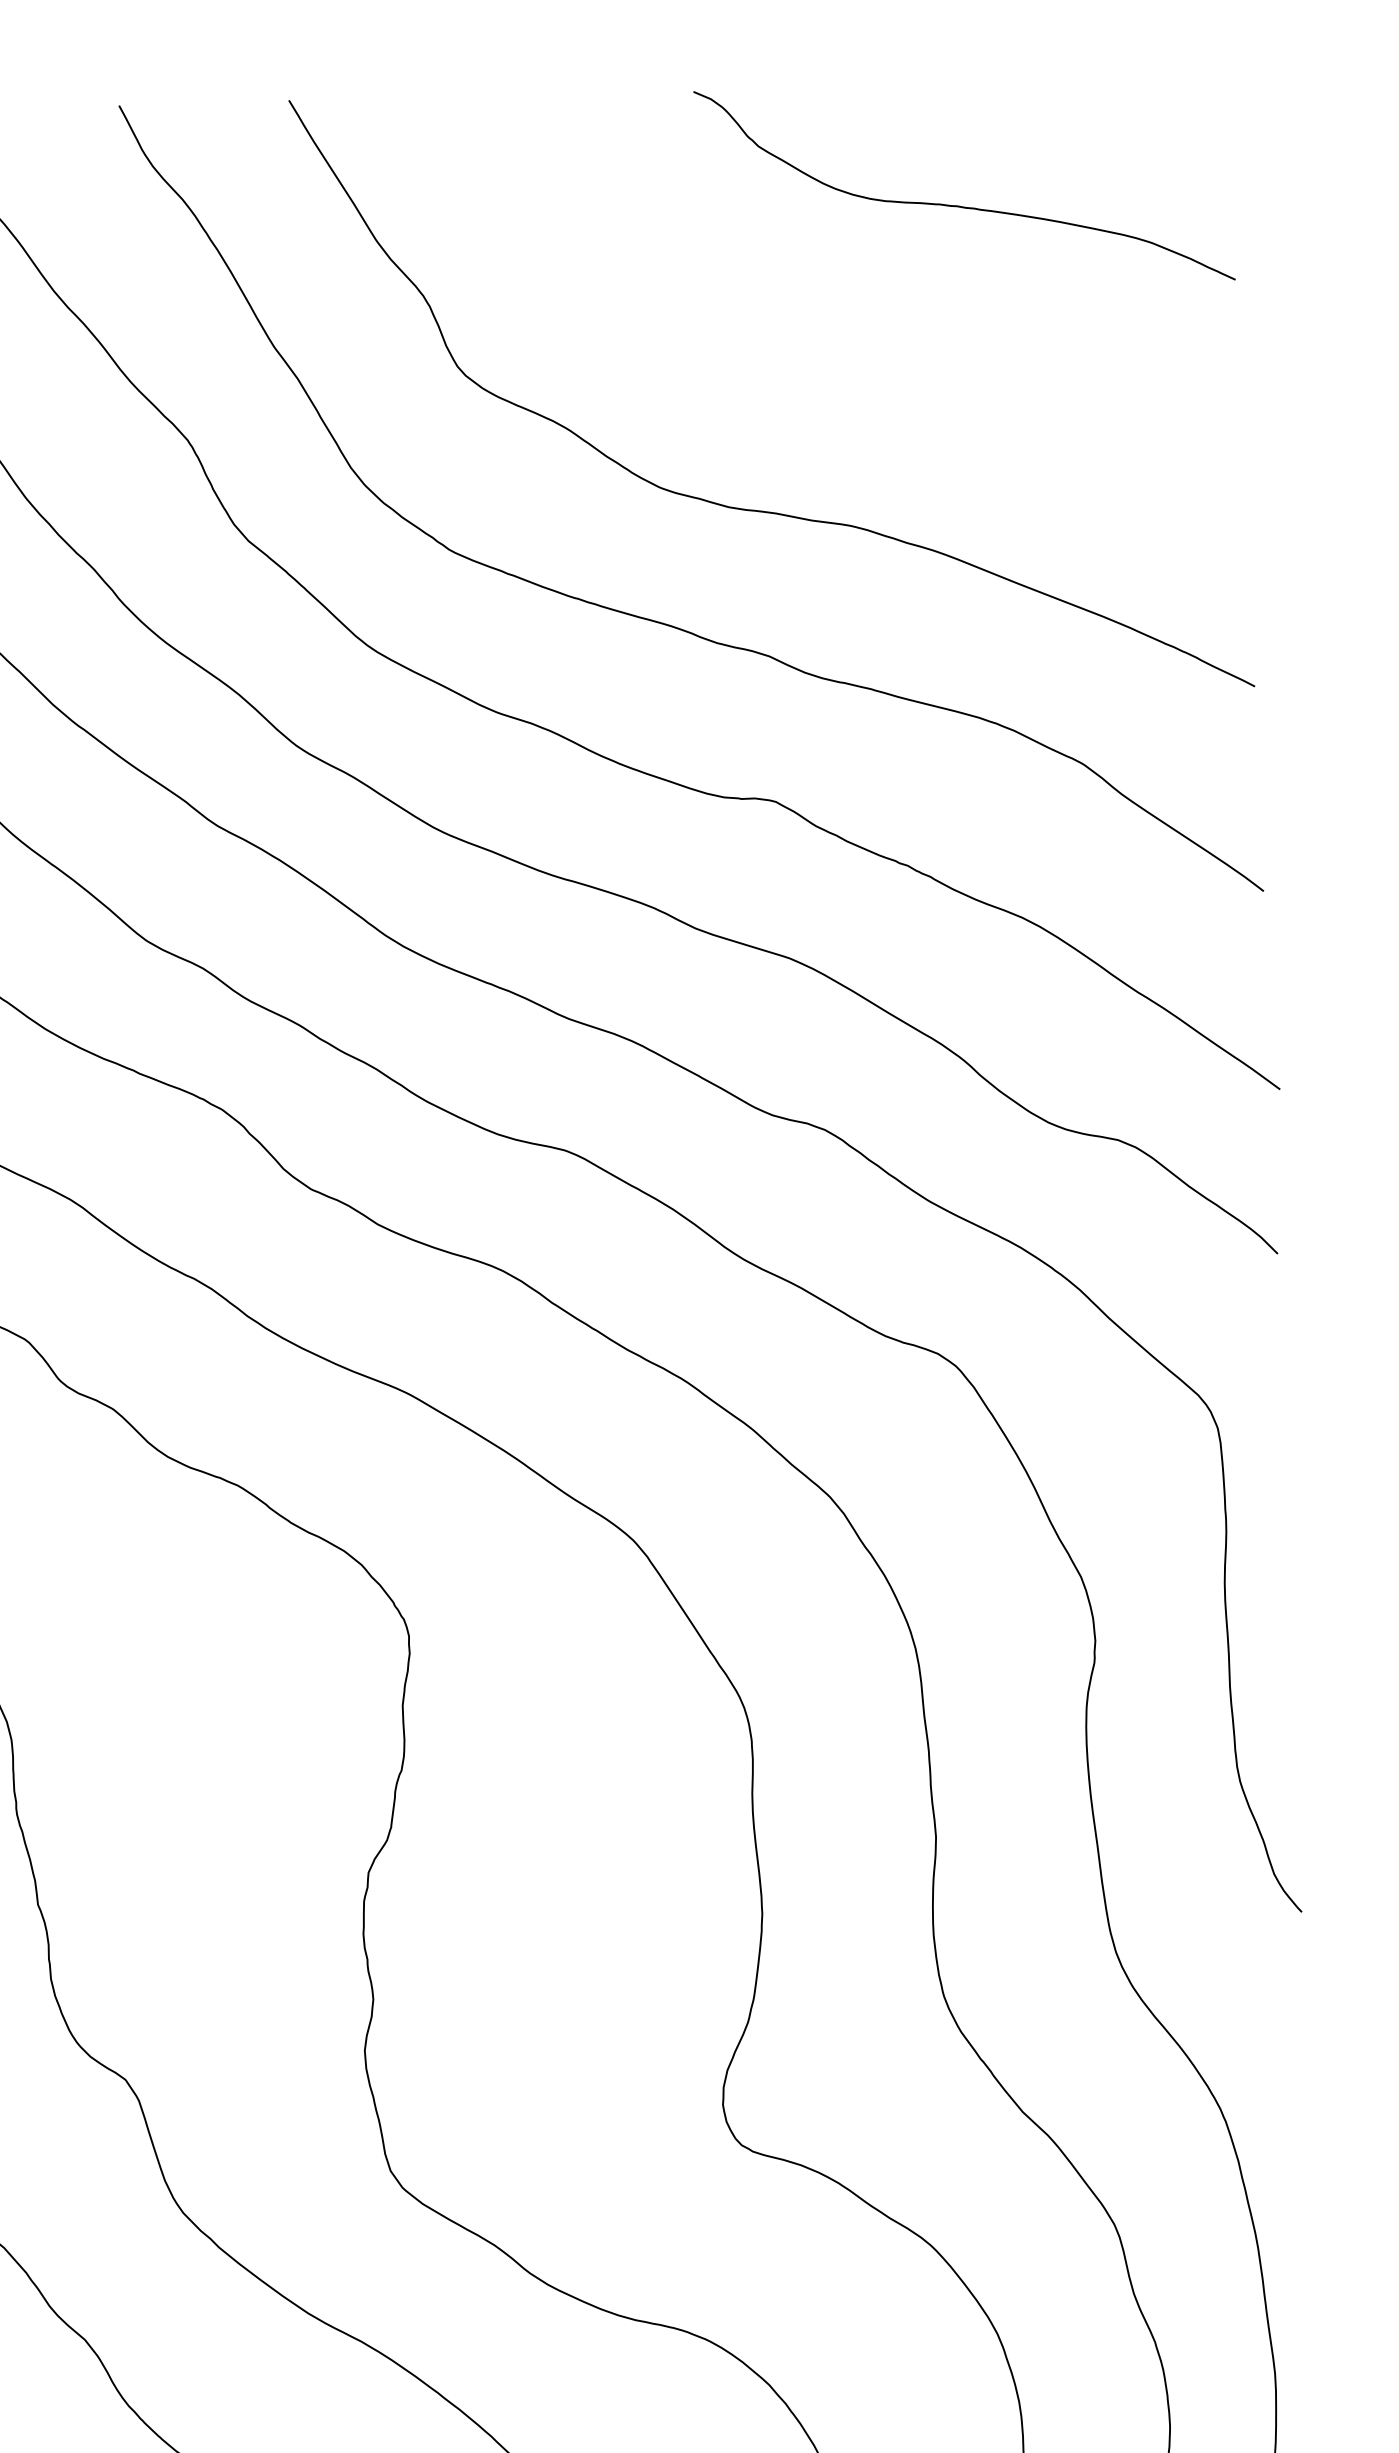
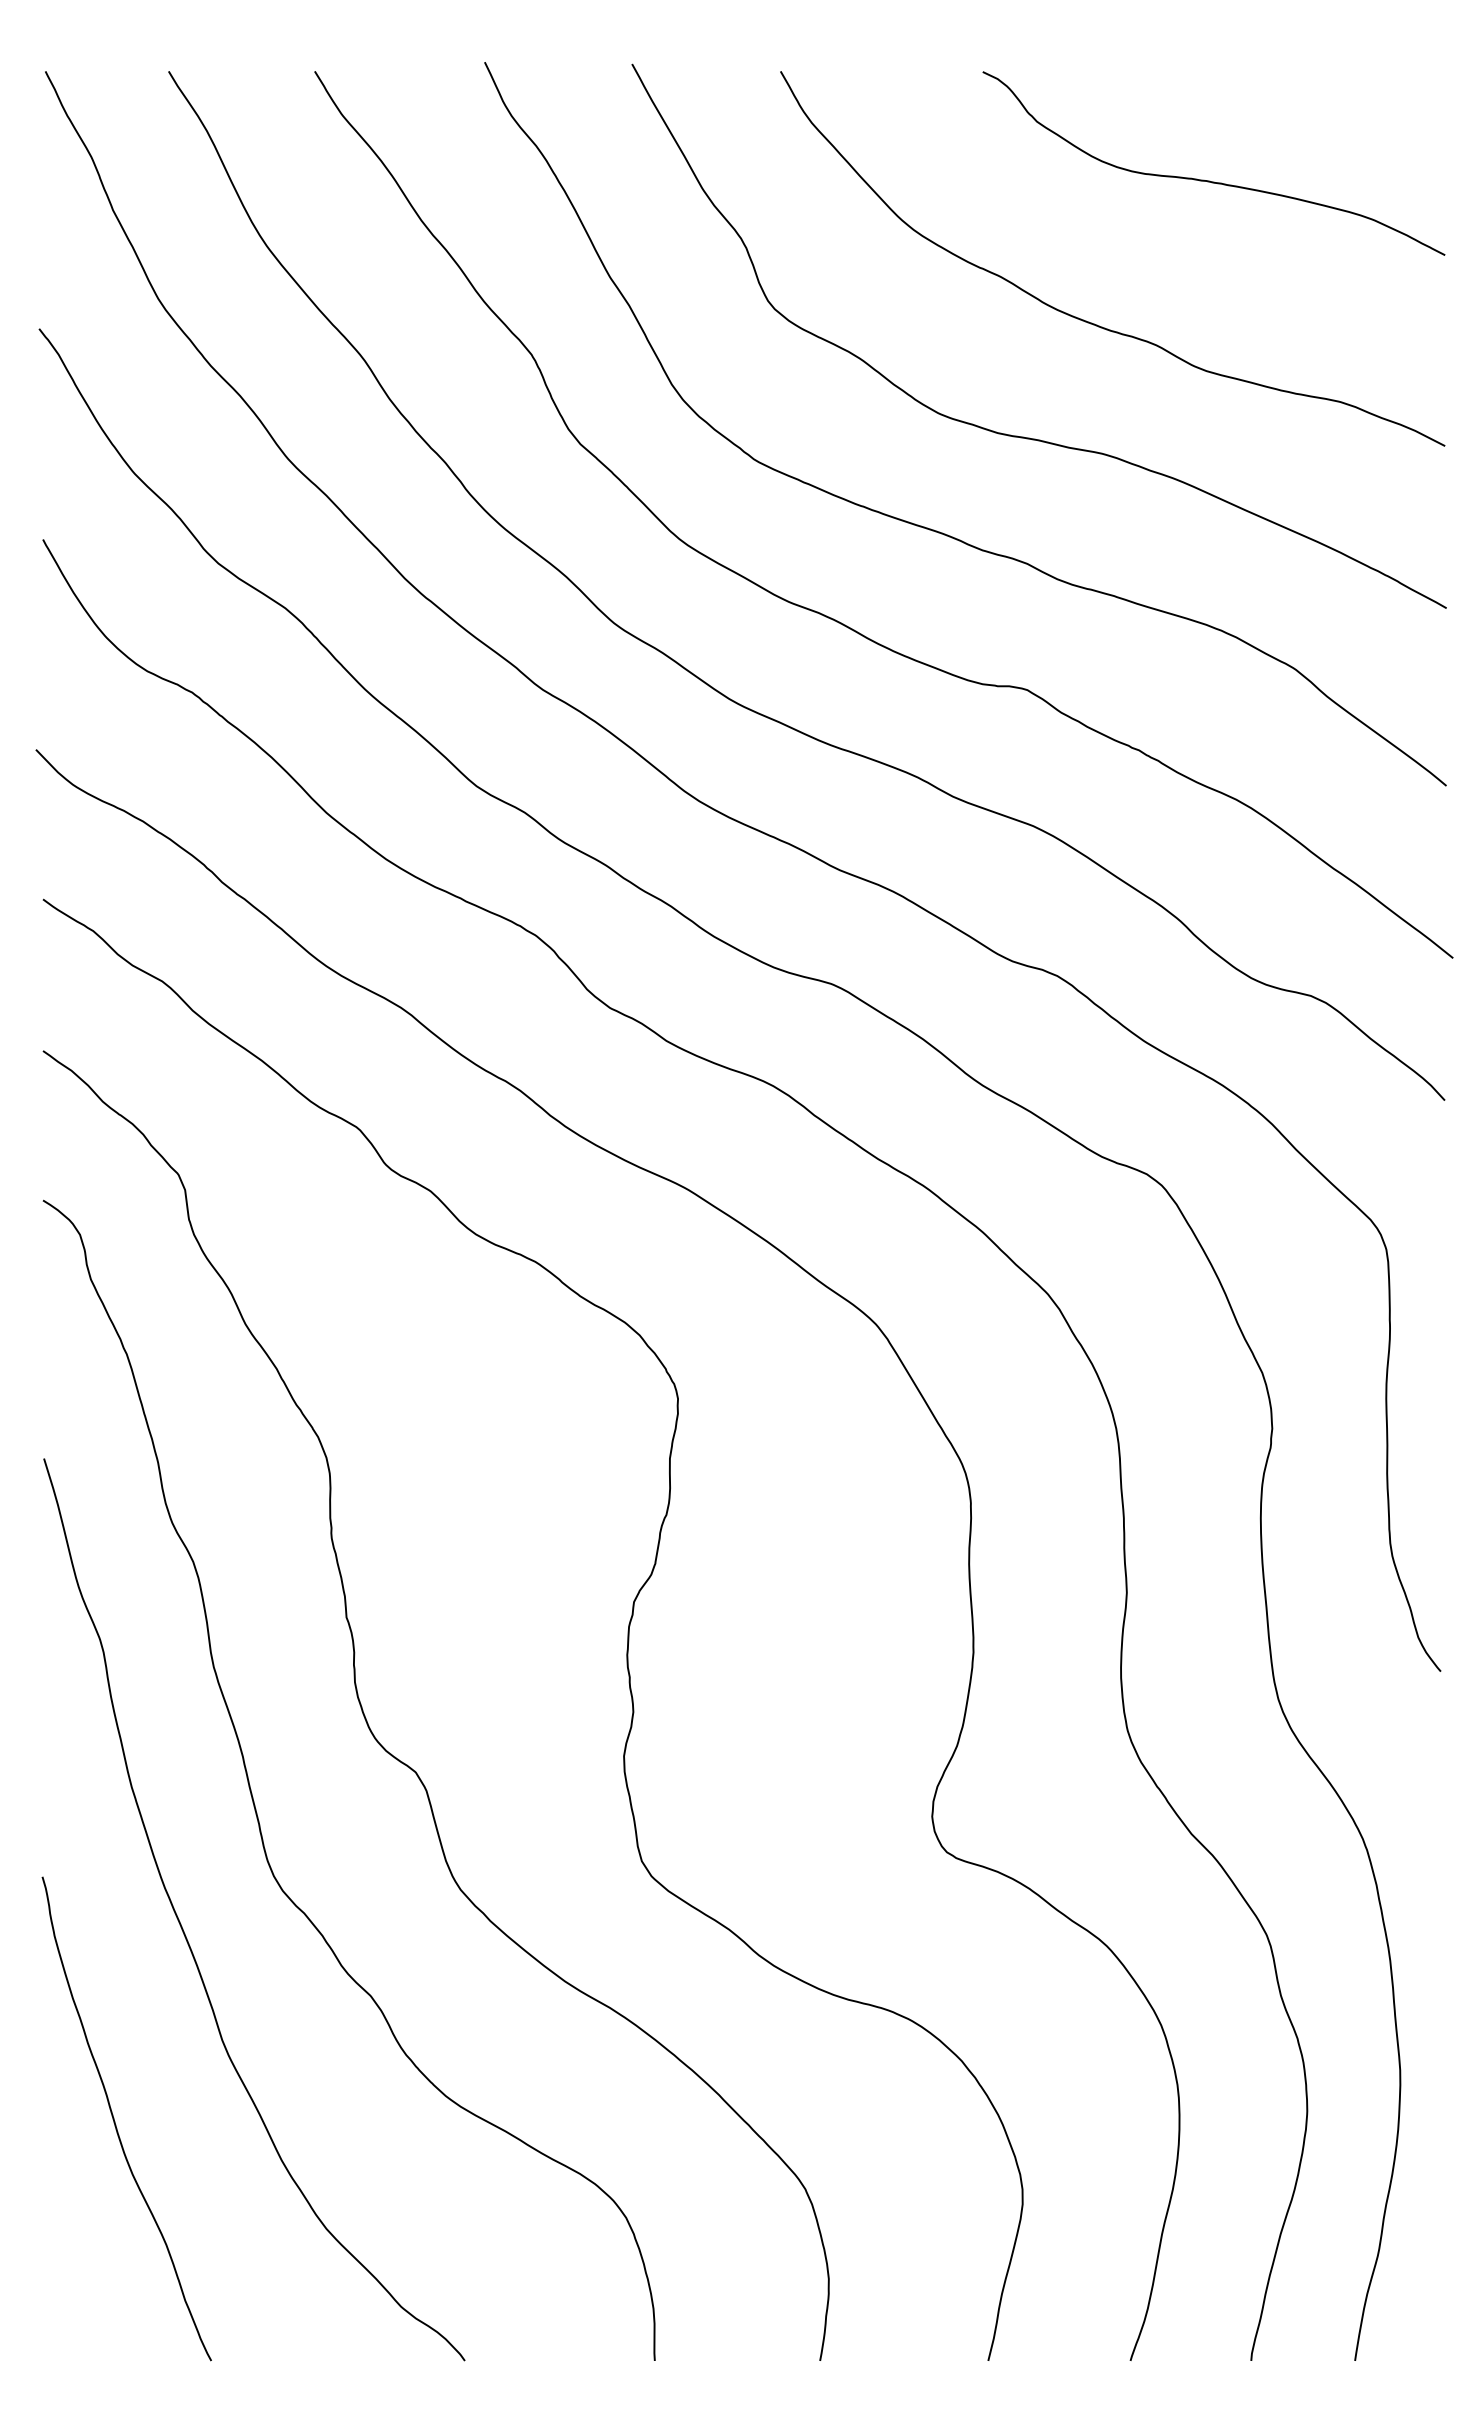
curve: (829, 374) -> (1089, 321), added

